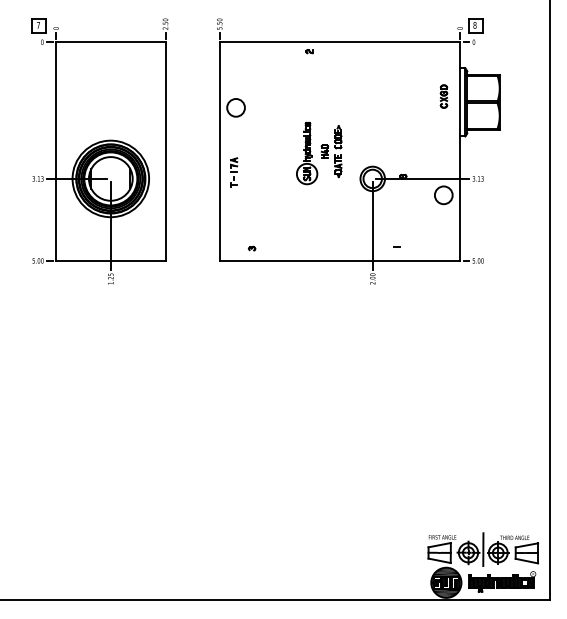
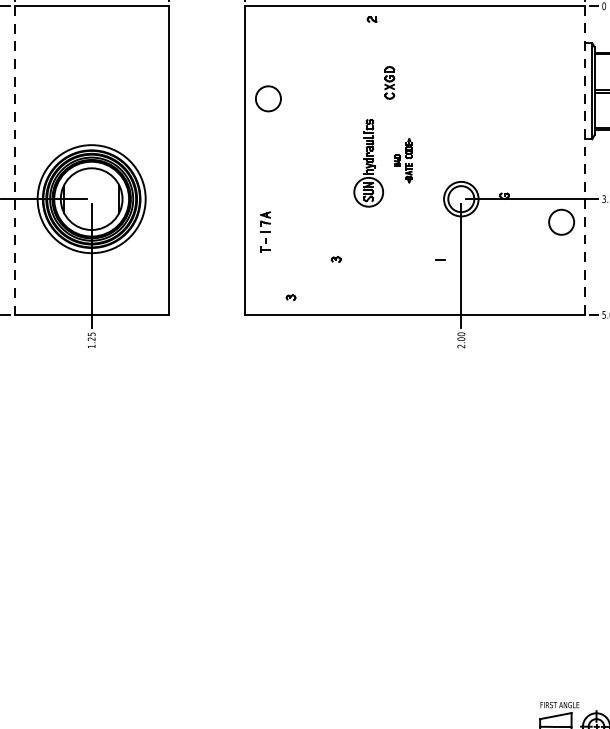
part: (443, 96) -> (389, 82), moved
part: (331, 151) -> (403, 160), size x0.6
line: (460, 151) -> (585, 160), solid -> dashed
line: (56, 152) -> (14, 161), solid -> dashed
part: (234, 172) -> (266, 232), moved
part: (284, 221) -> (336, 259), added
line: (396, 246) -> (439, 259), moved

